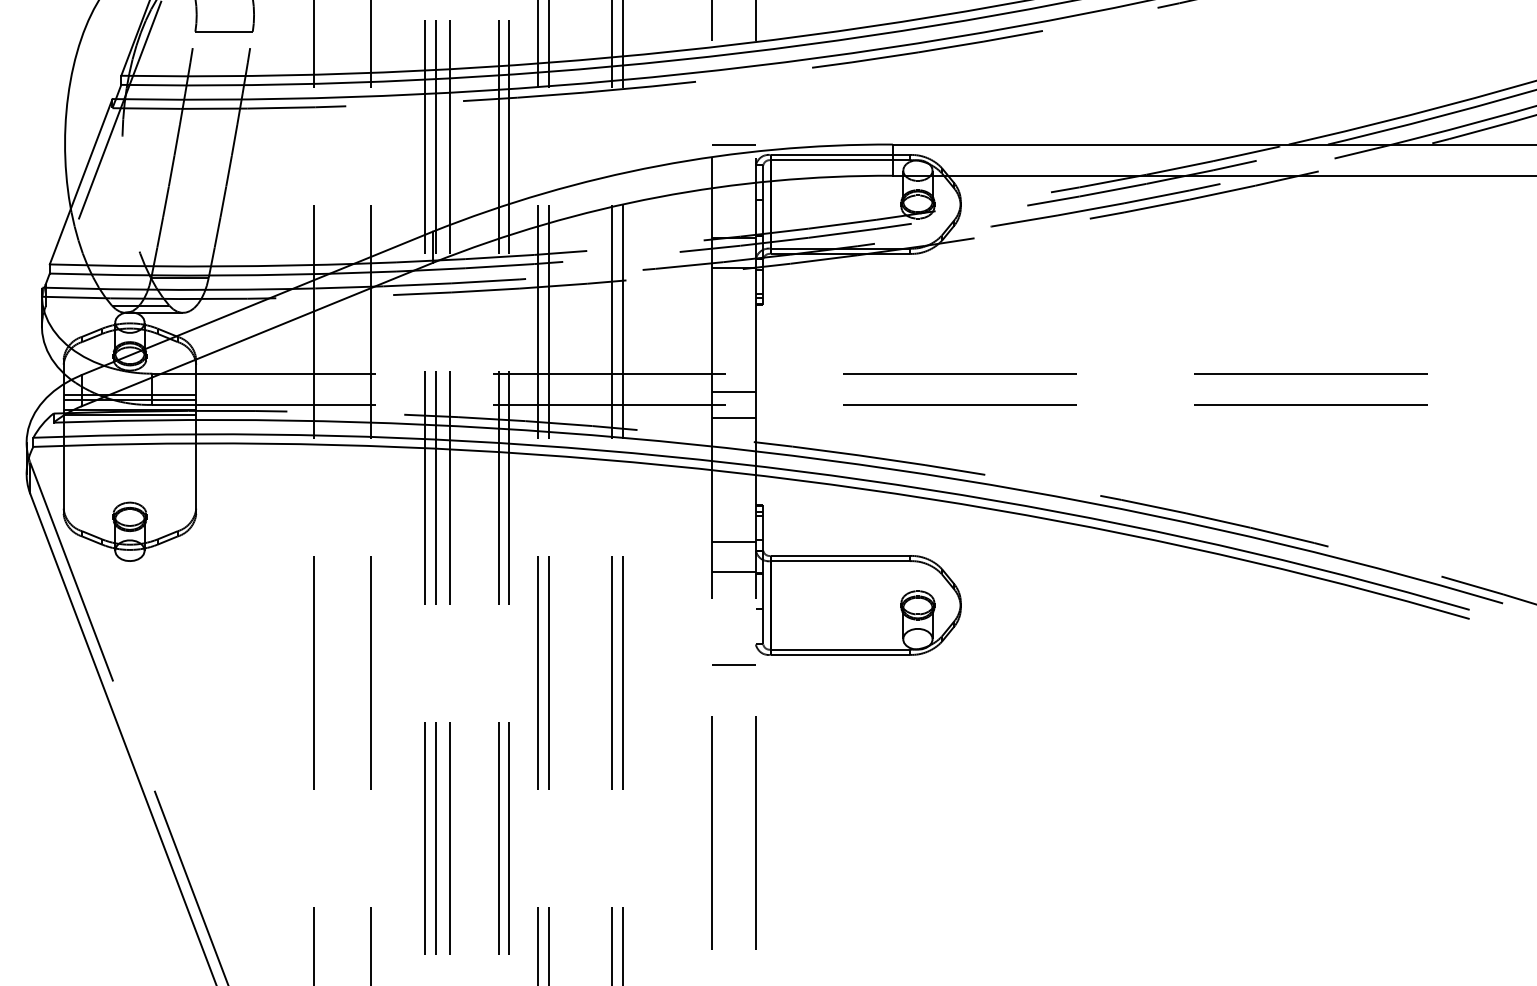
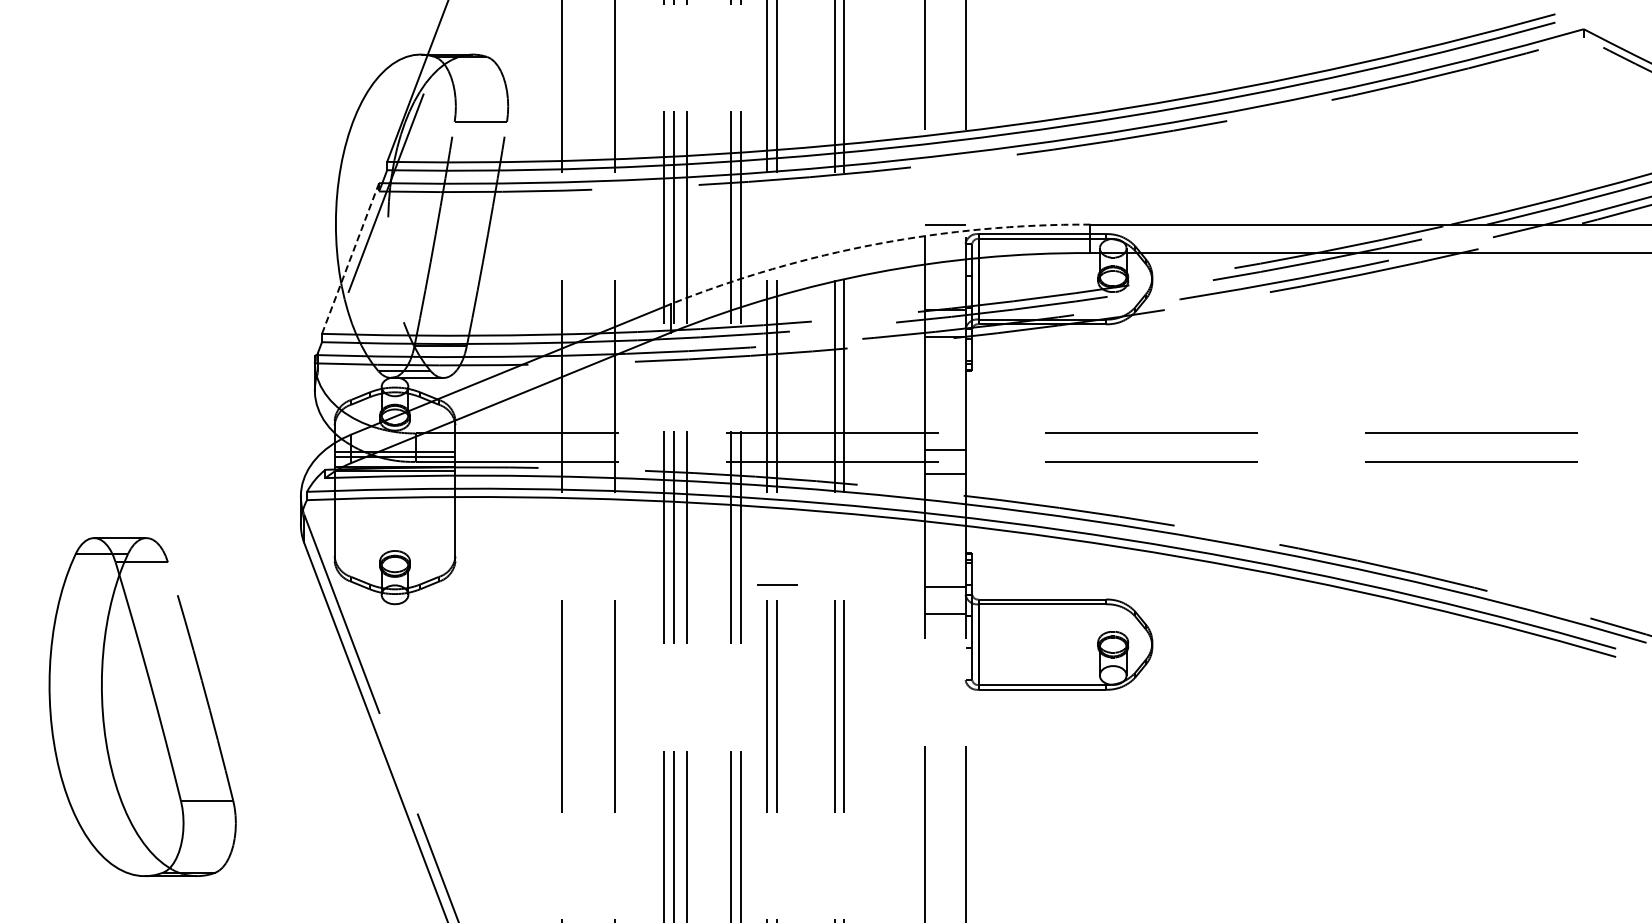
arc: (658, 166) -> (876, 244), solid -> dashed
line: (81, 181) -> (350, 258), solid -> dashed
line: (733, 664) -> (777, 584), moved

